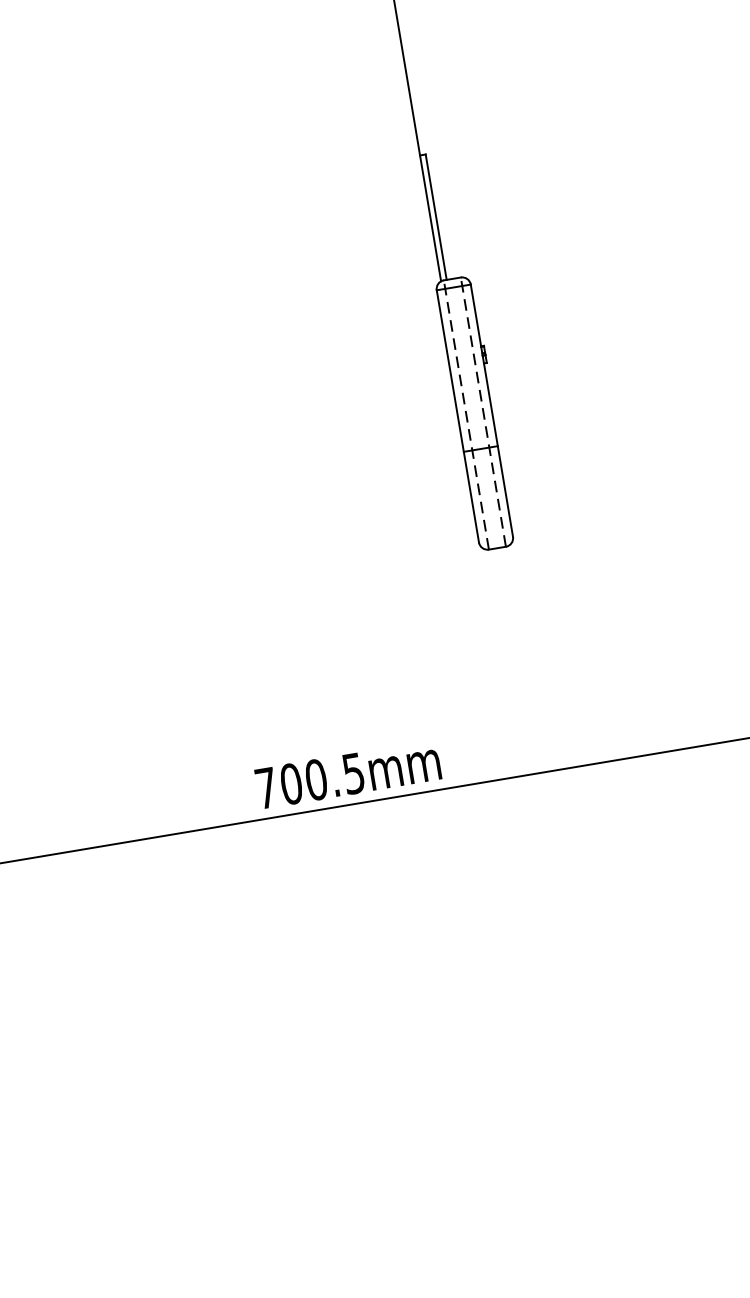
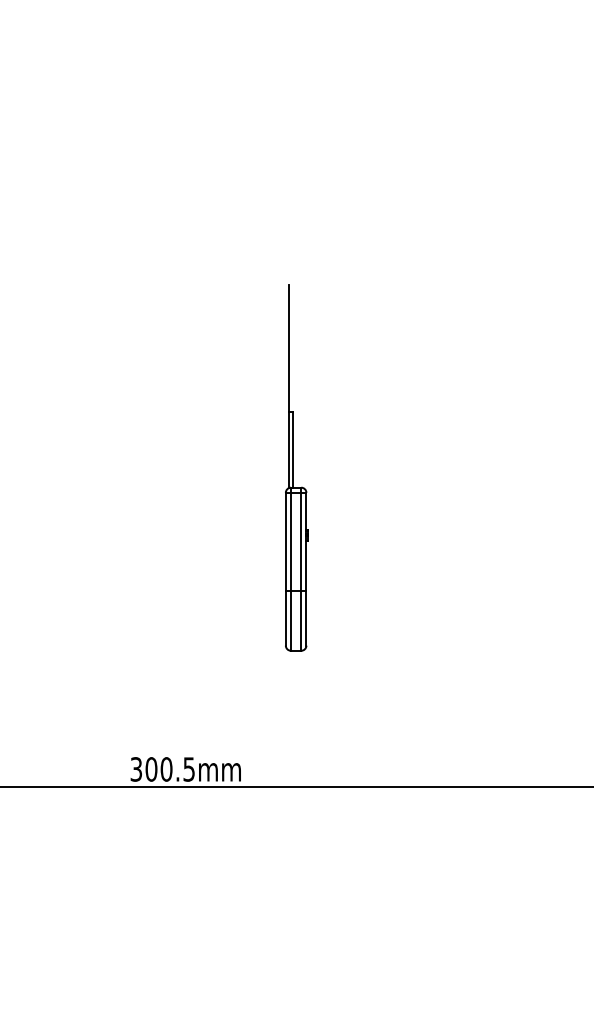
line: (483, 412) -> (301, 569), dashed -> solid
line: (465, 415) -> (290, 569), dashed -> solid
text: (265, 788) -> (135, 769), 700.5mm -> 300.5mm

